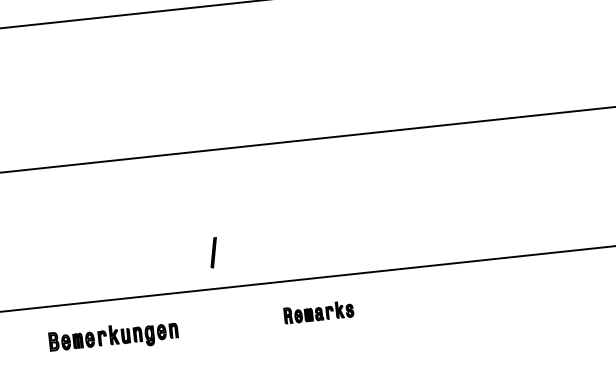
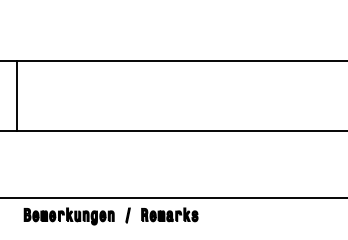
line: (212, 252) -> (127, 215), moved
part: (317, 311) -> (169, 214), size x1.67
part: (112, 337) -> (68, 216), size x1.43

